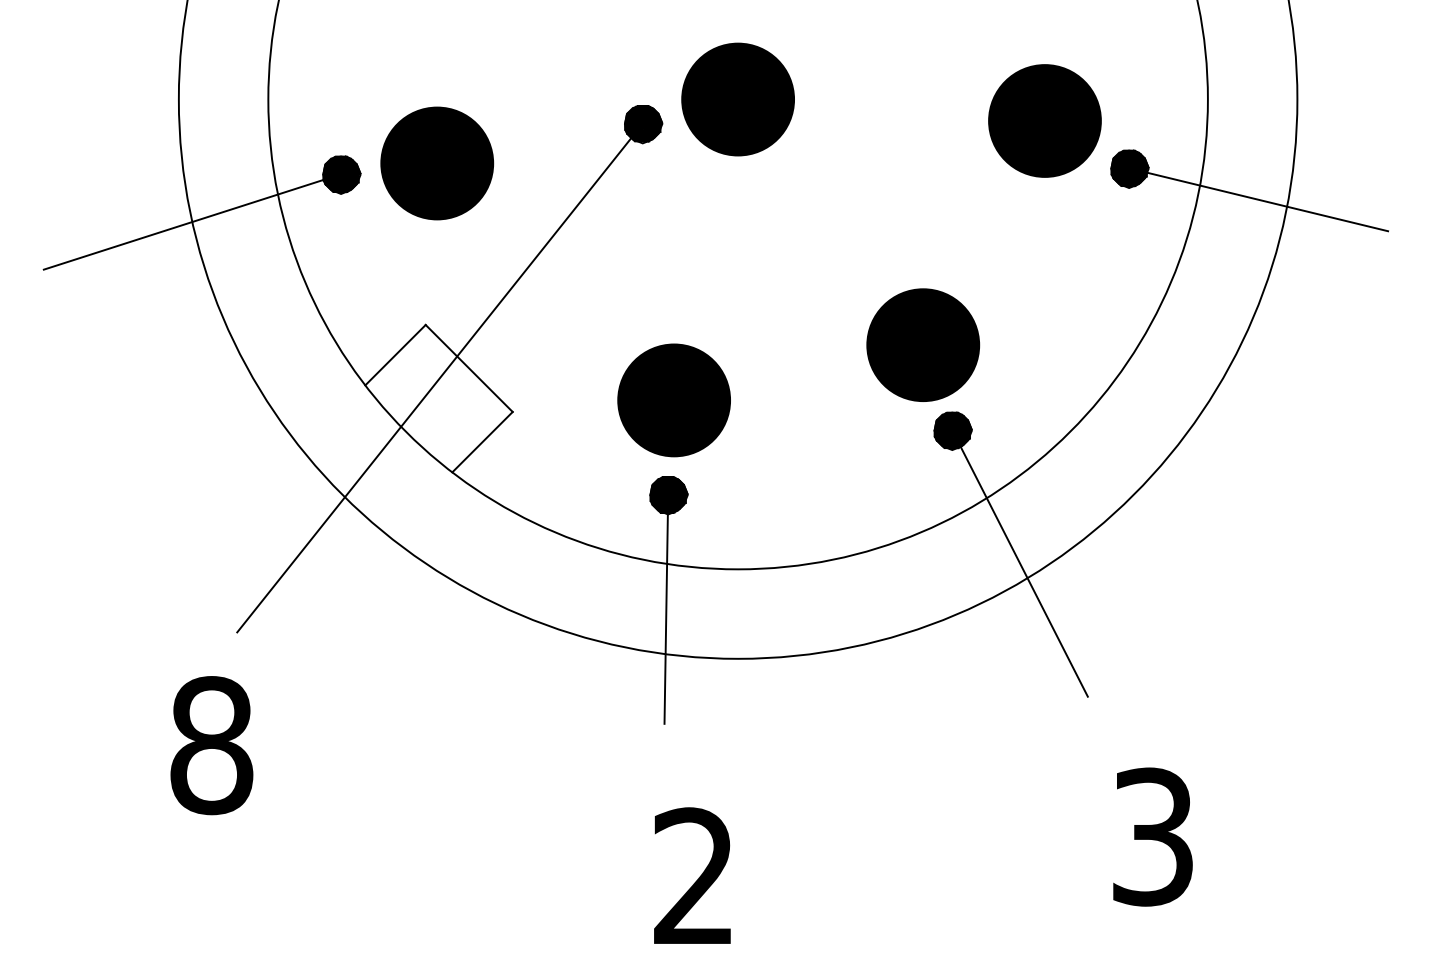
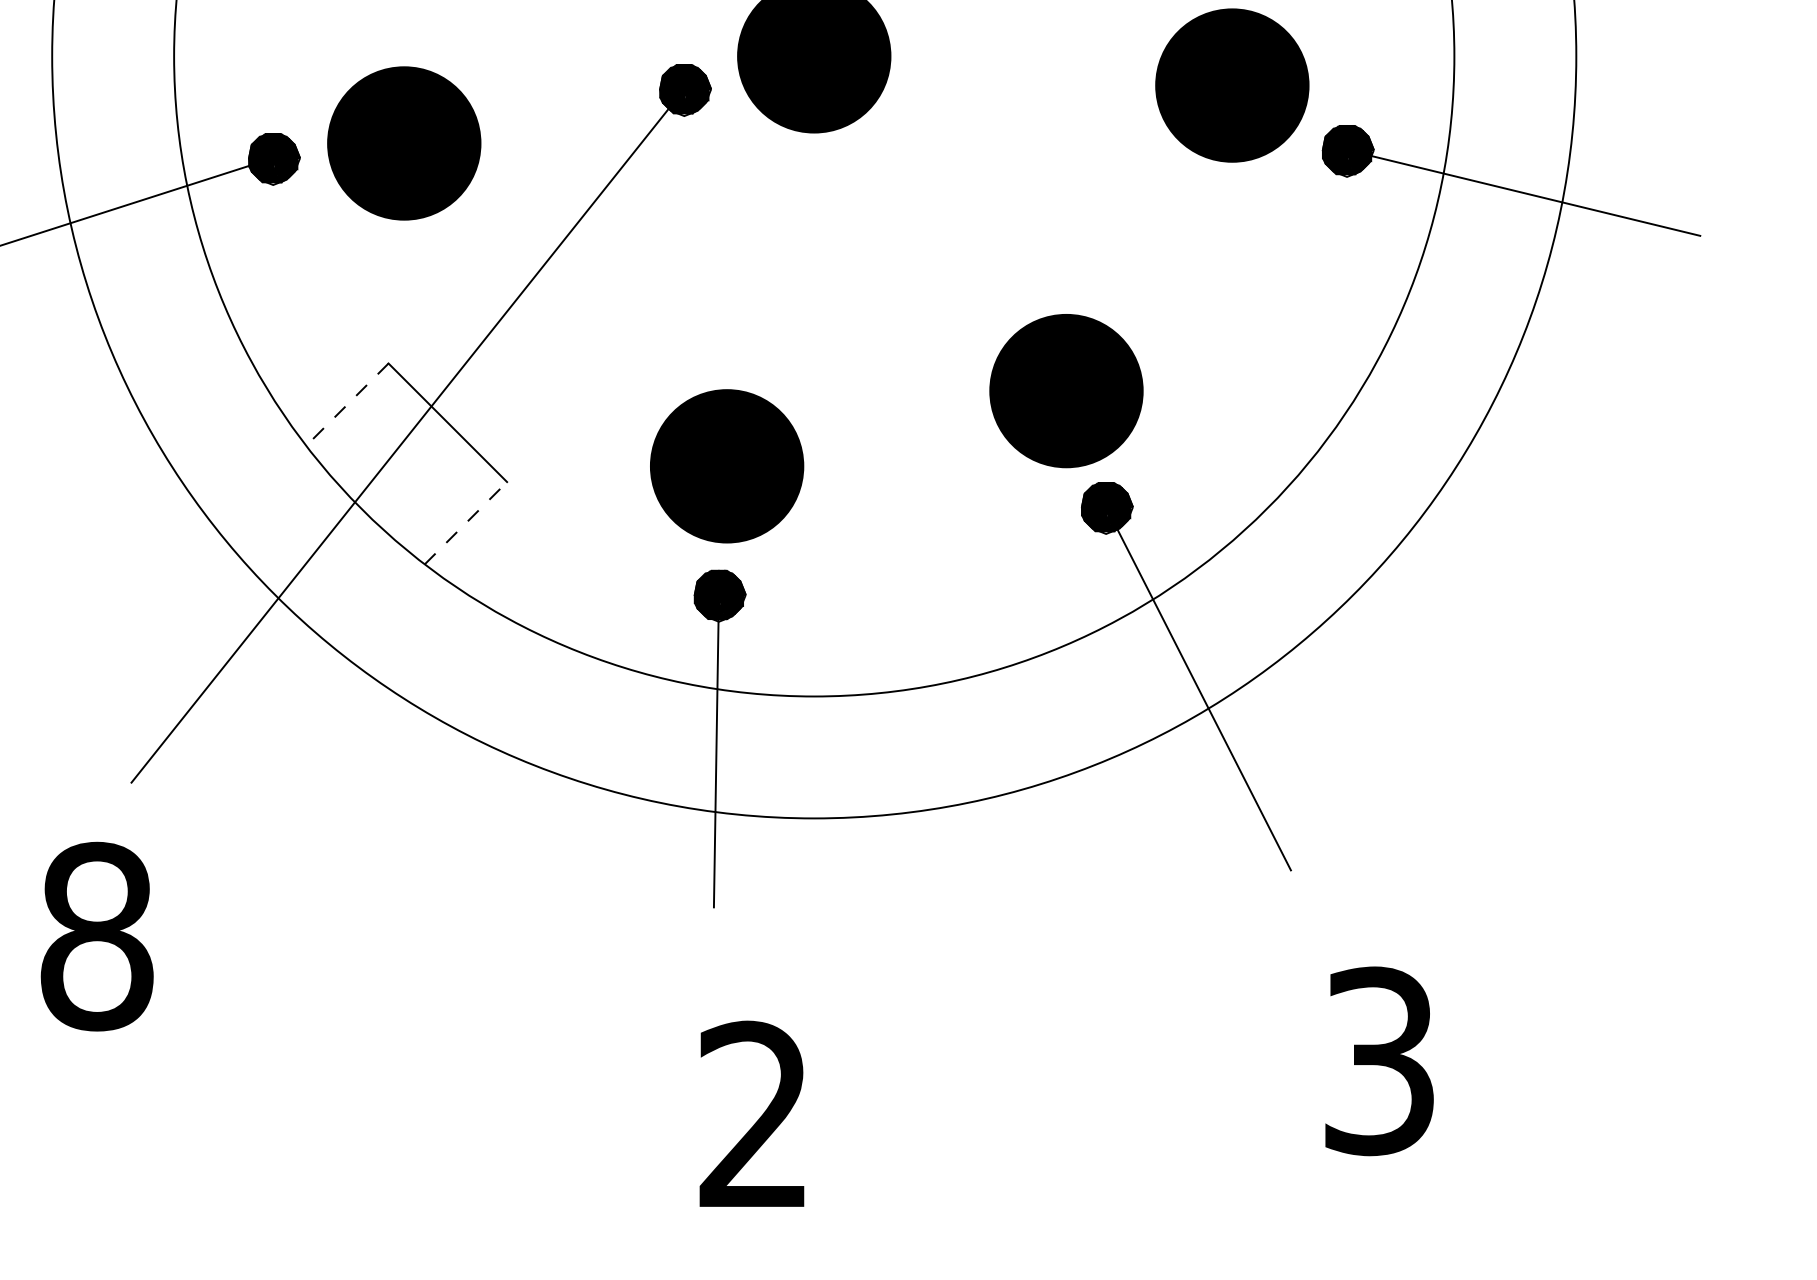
line: (395, 355) -> (347, 405), solid -> dashed
line: (482, 442) -> (465, 523), solid -> dashed

